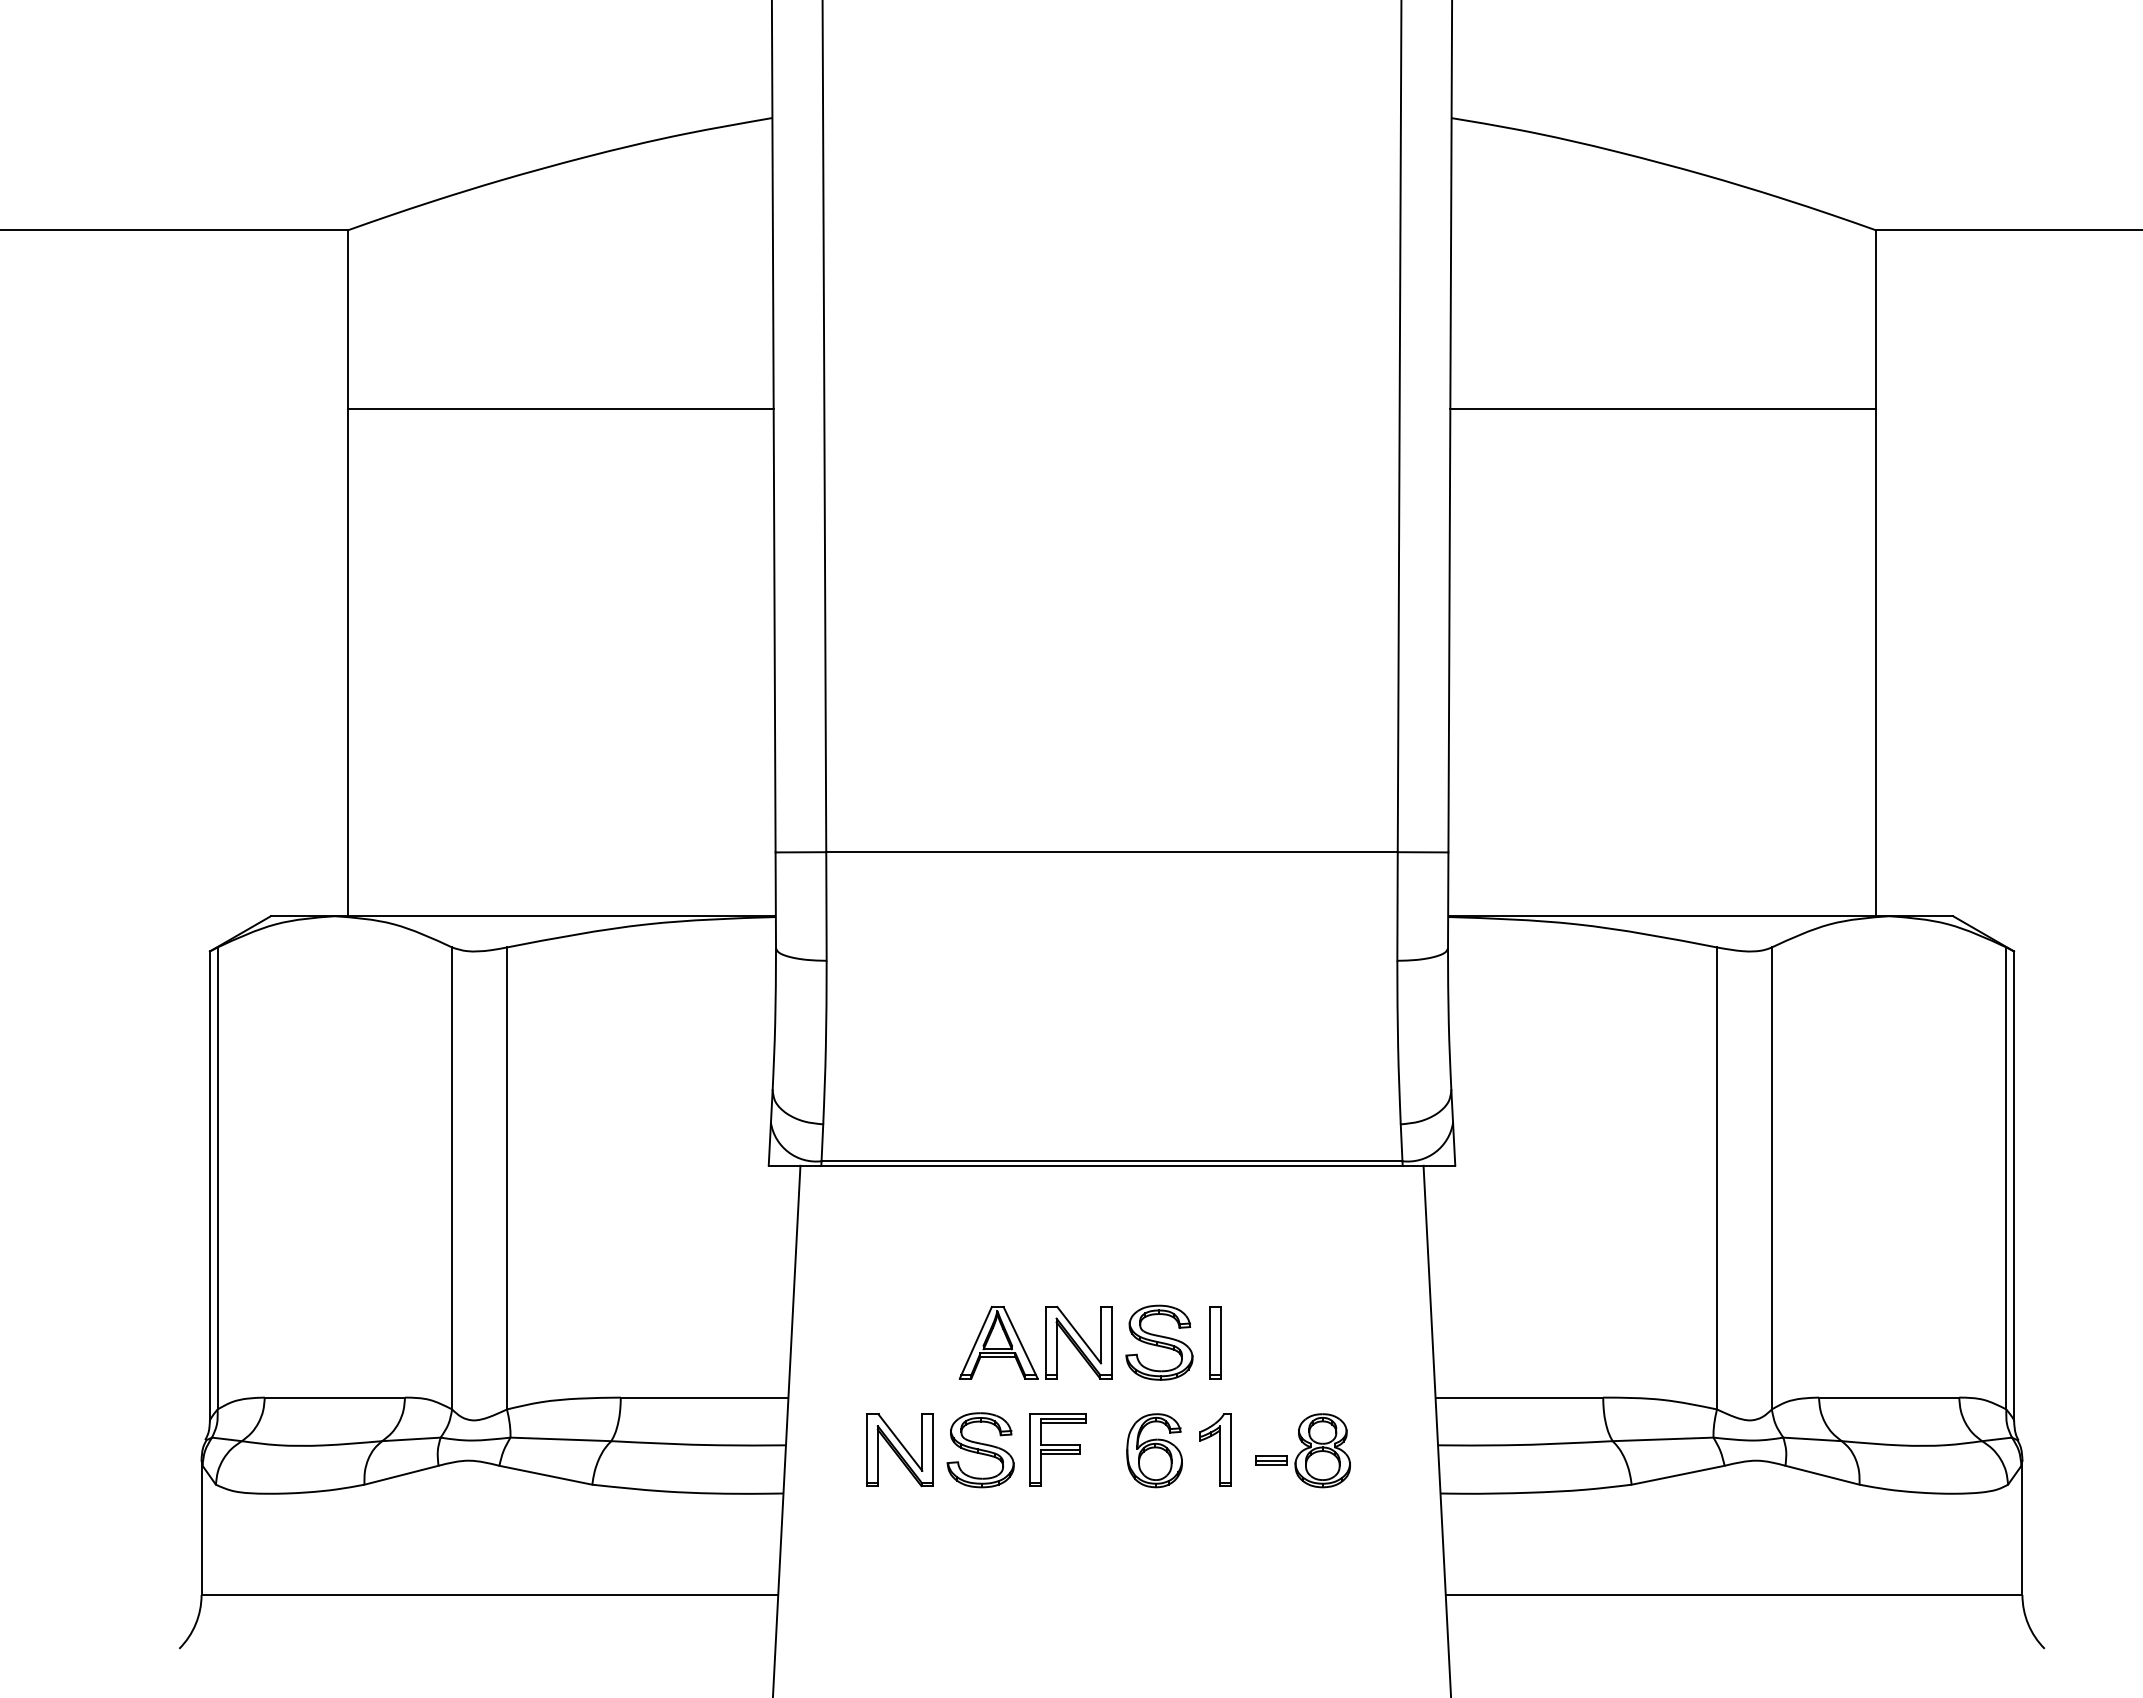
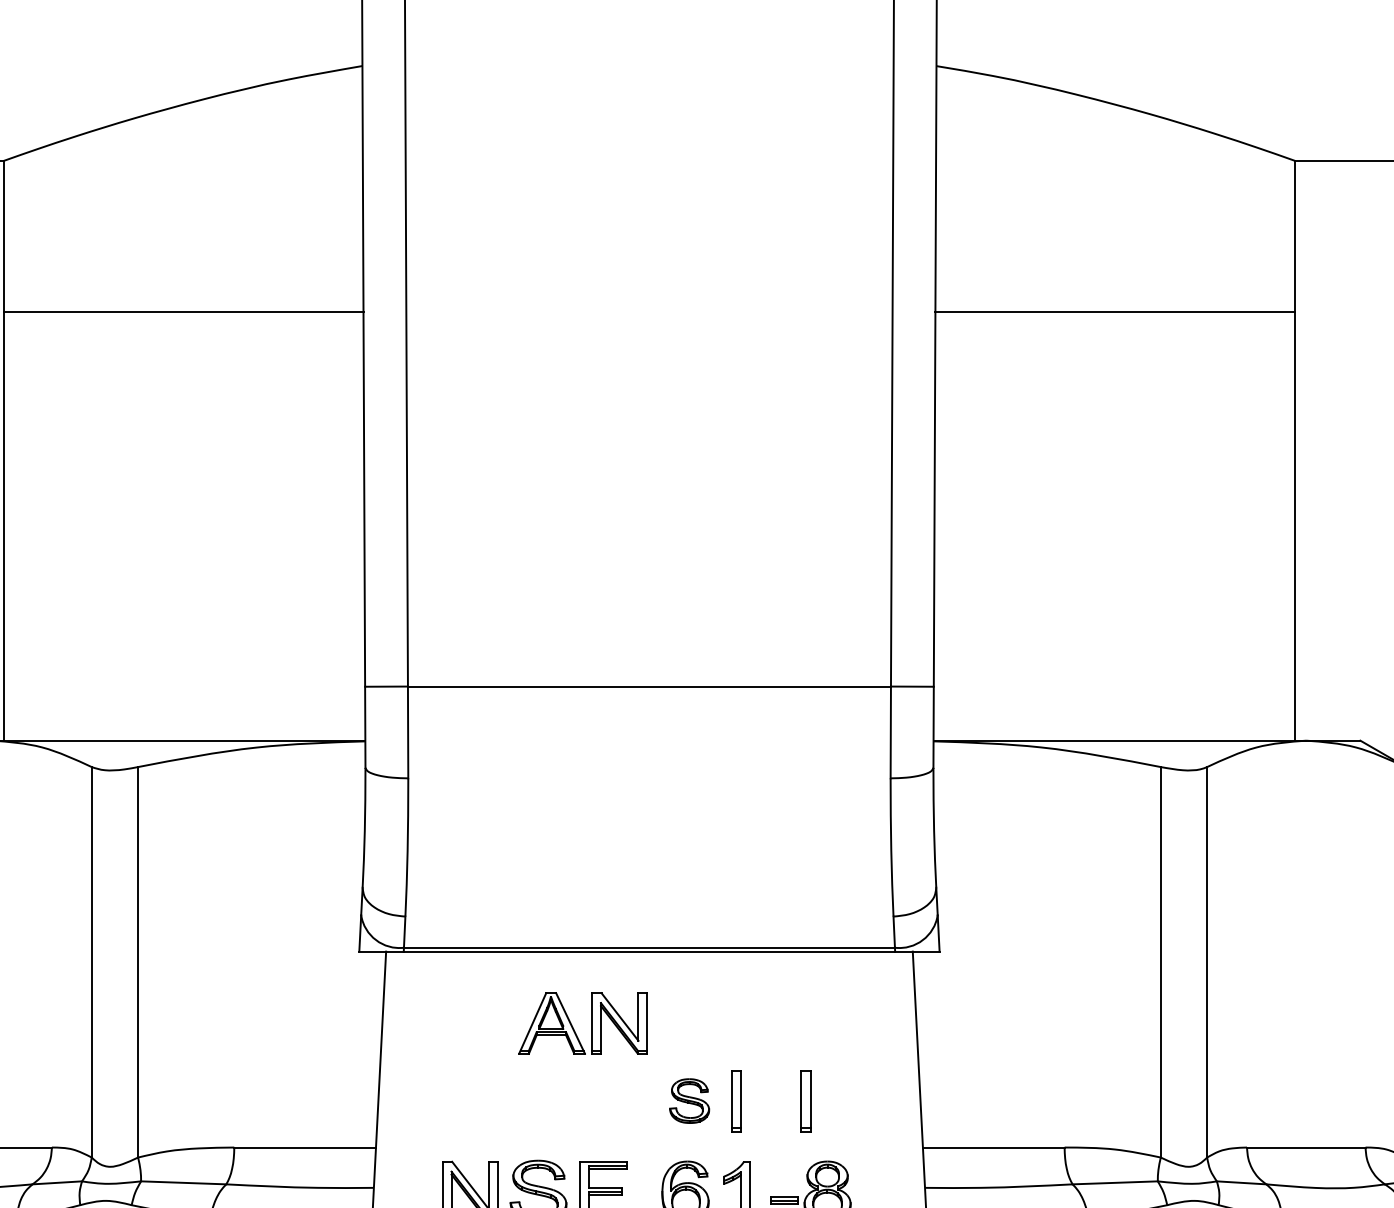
part: (1045, 1342) -> (591, 1023), moved
part: (1159, 1342) -> (689, 1100), size x0.7
part: (1297, 1342) -> (806, 1100), added

